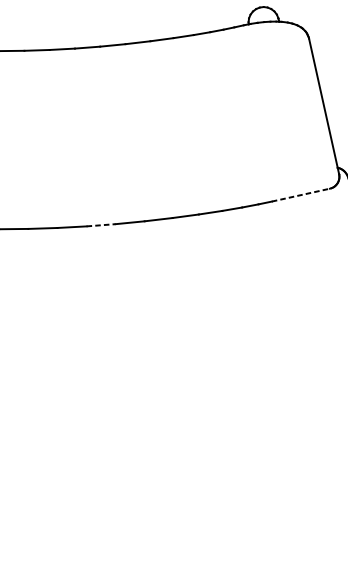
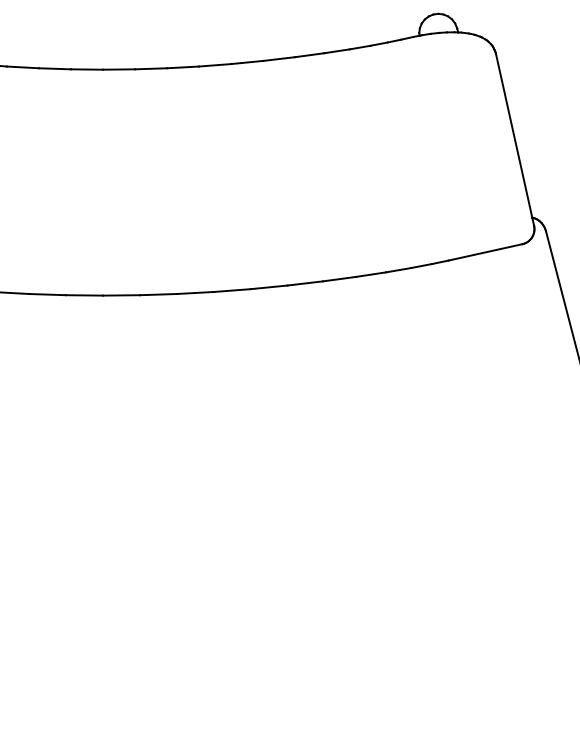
line: (300, 195) -> (485, 252), dashed -> solid
line: (101, 225) -> (232, 290), dashed -> solid

